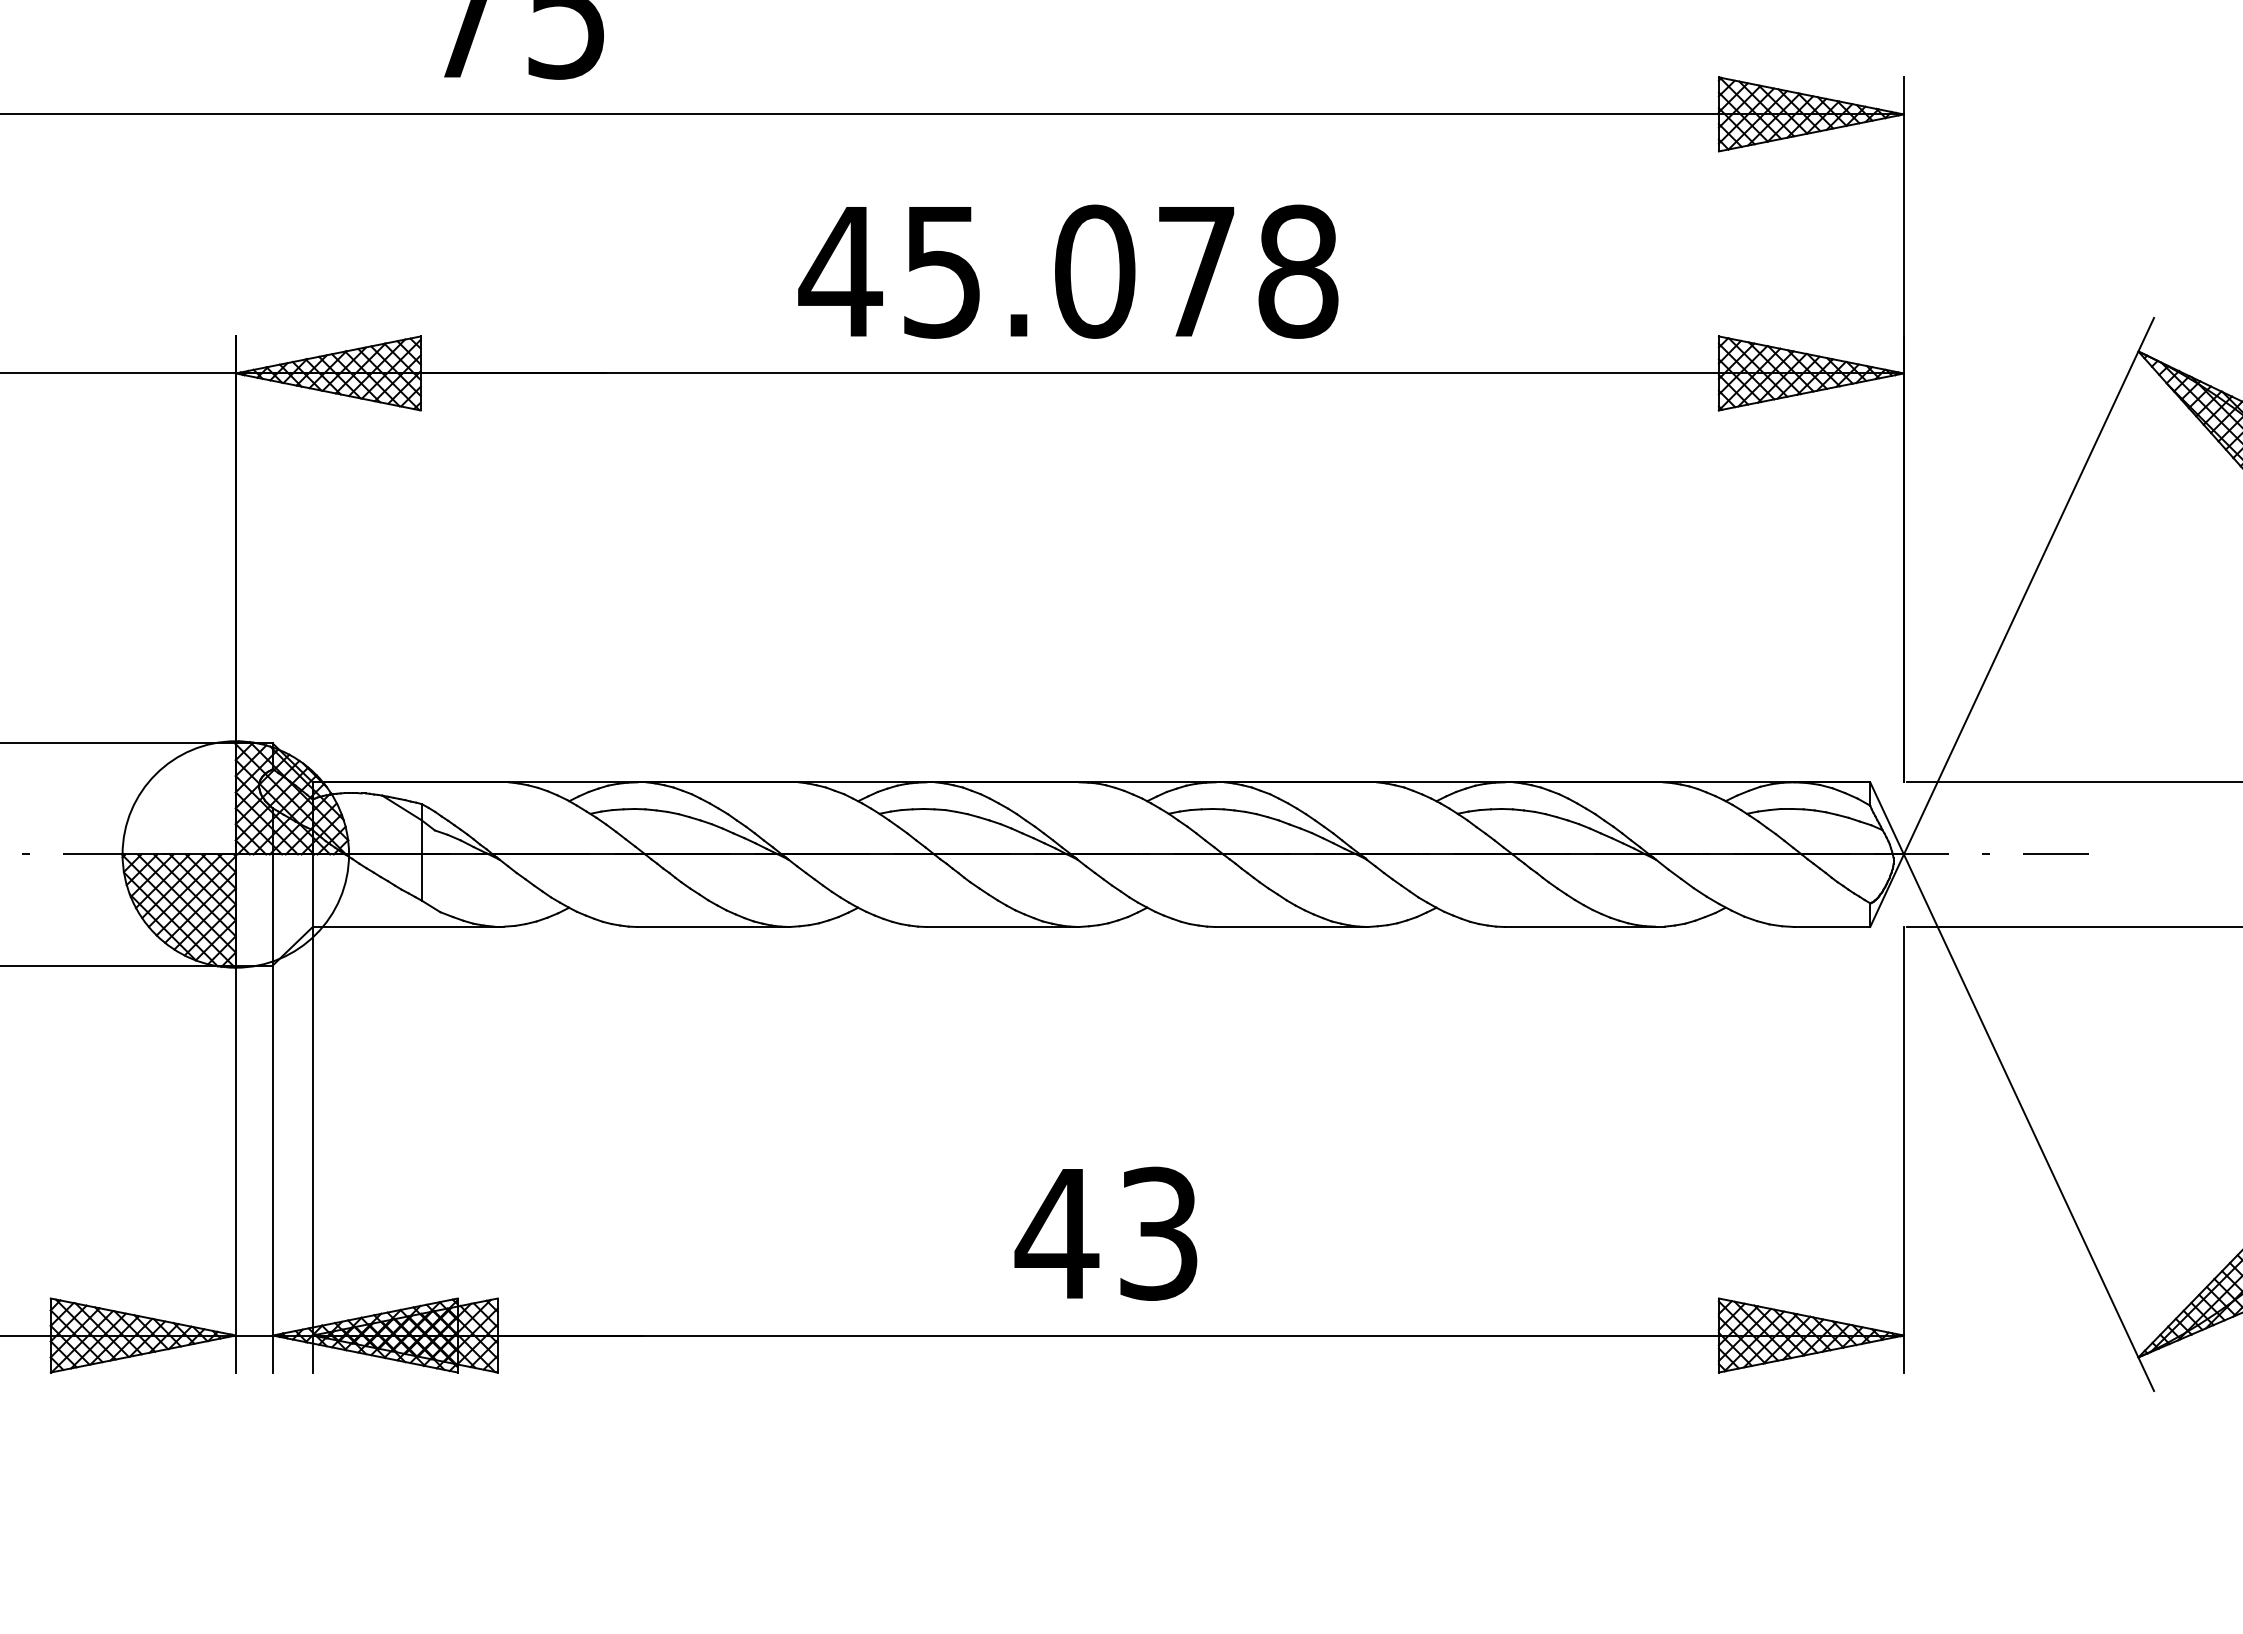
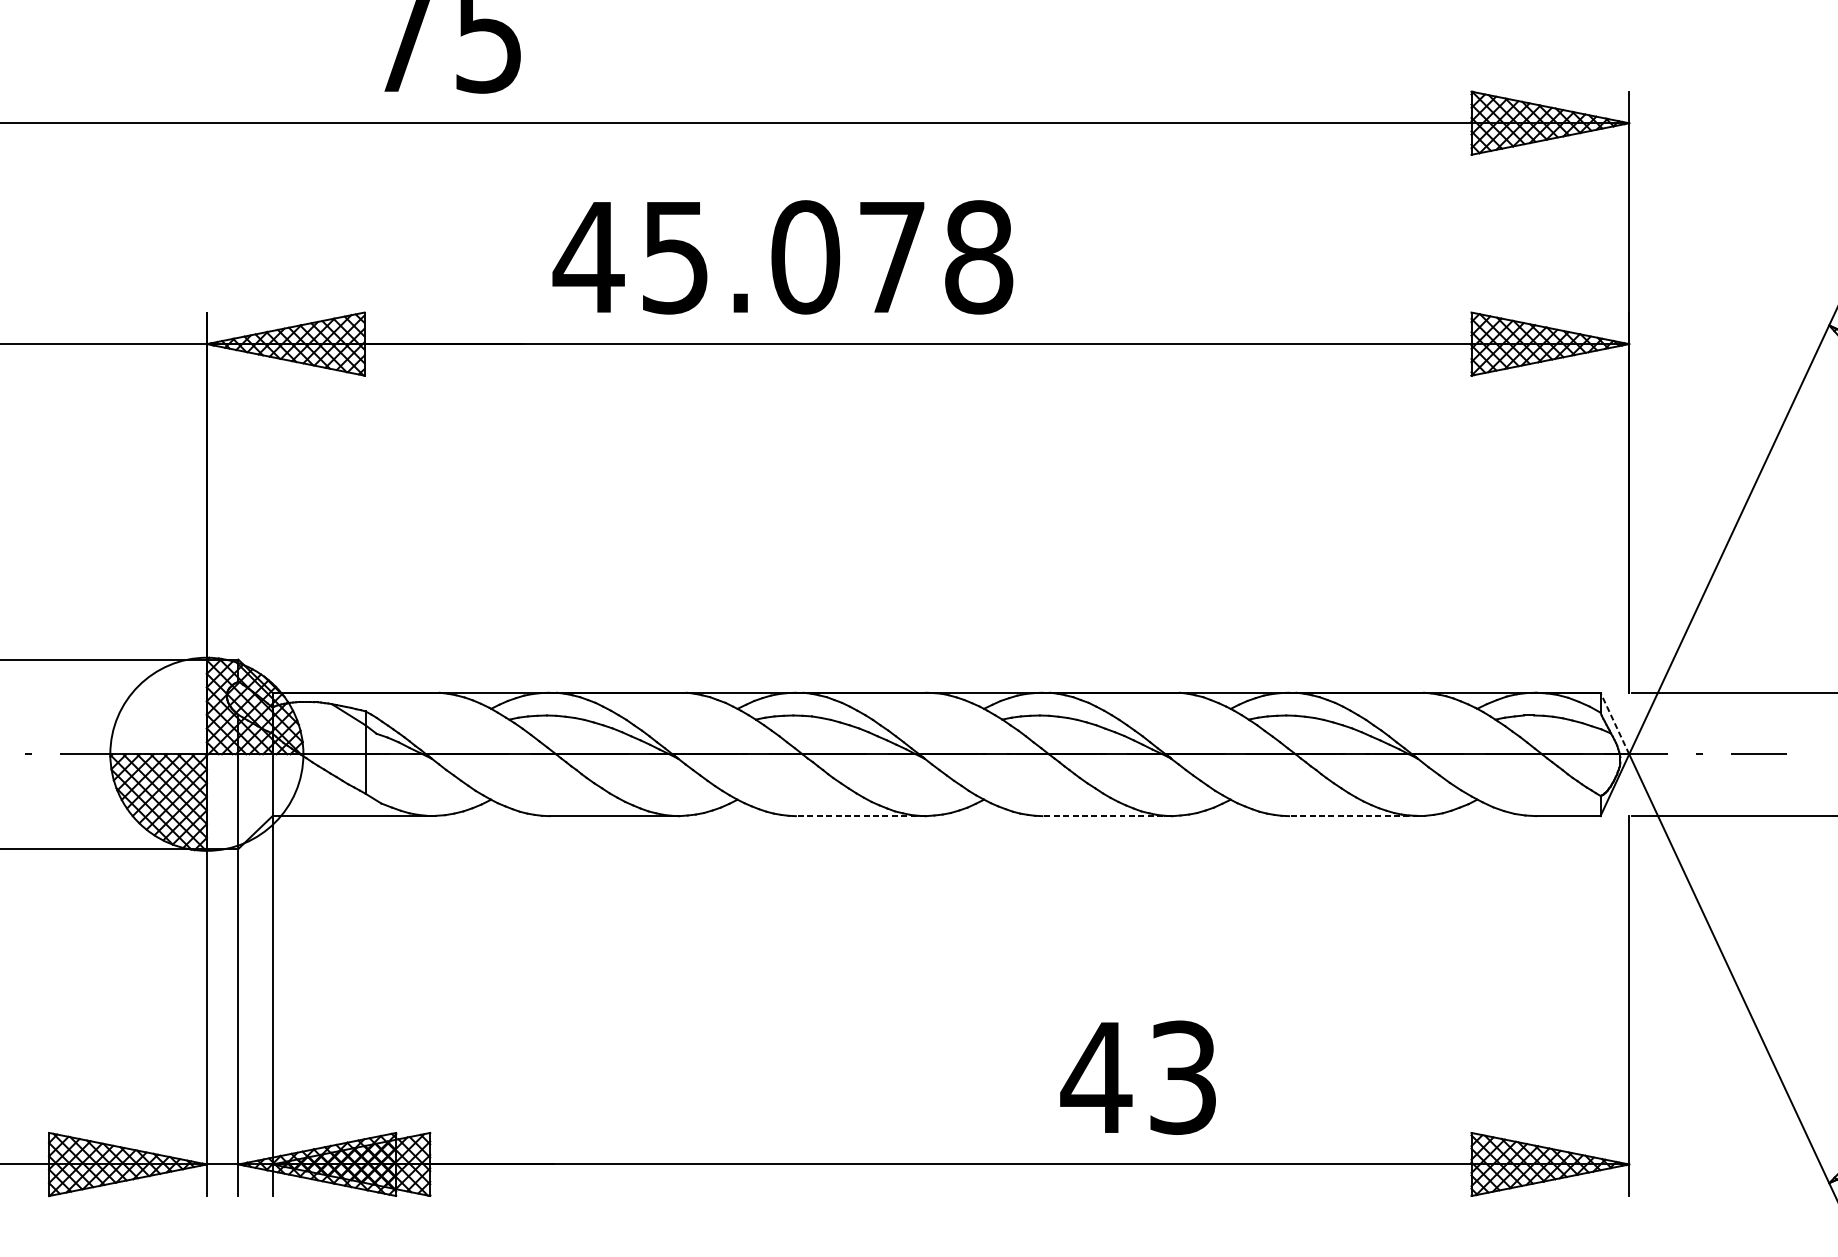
text: (1068, 271) -> (783, 257), moved
line: (1887, 818) -> (1615, 723), solid -> dashed
line: (1002, 927) -> (860, 816), solid -> dashed
line: (1291, 927) -> (1107, 816), solid -> dashed
line: (1580, 927) -> (1353, 816), solid -> dashed
text: (1105, 1233) -> (1137, 1077), moved

